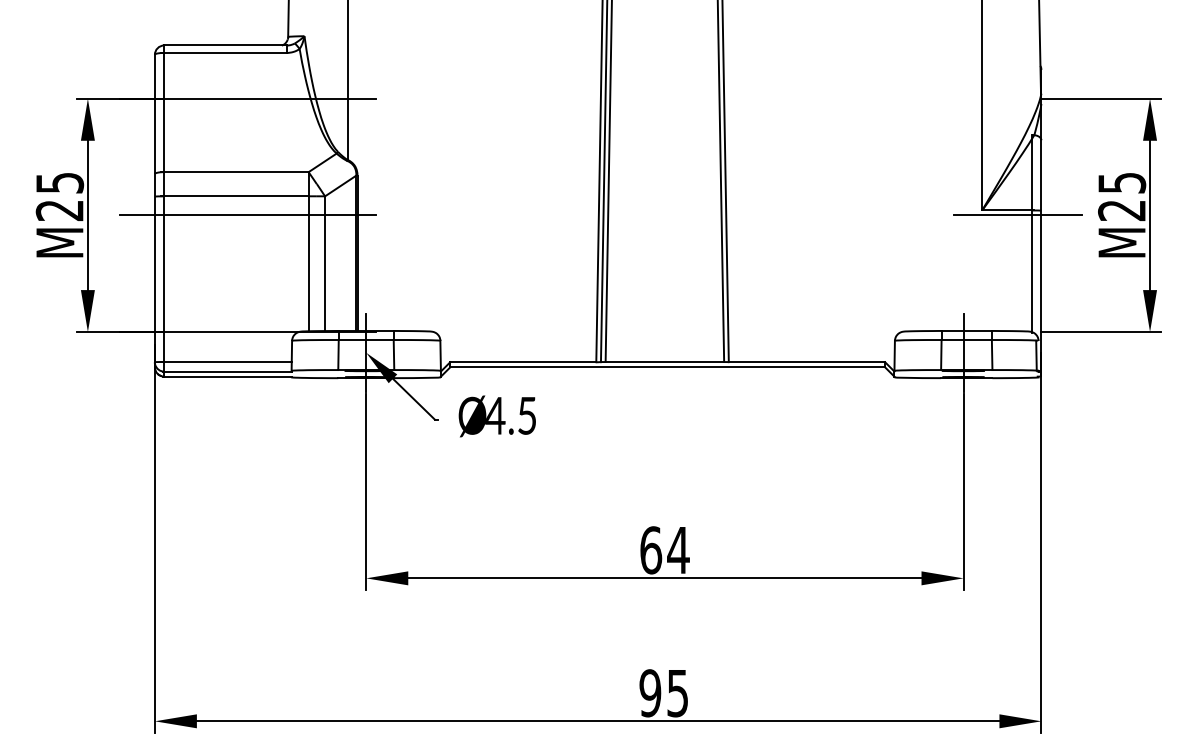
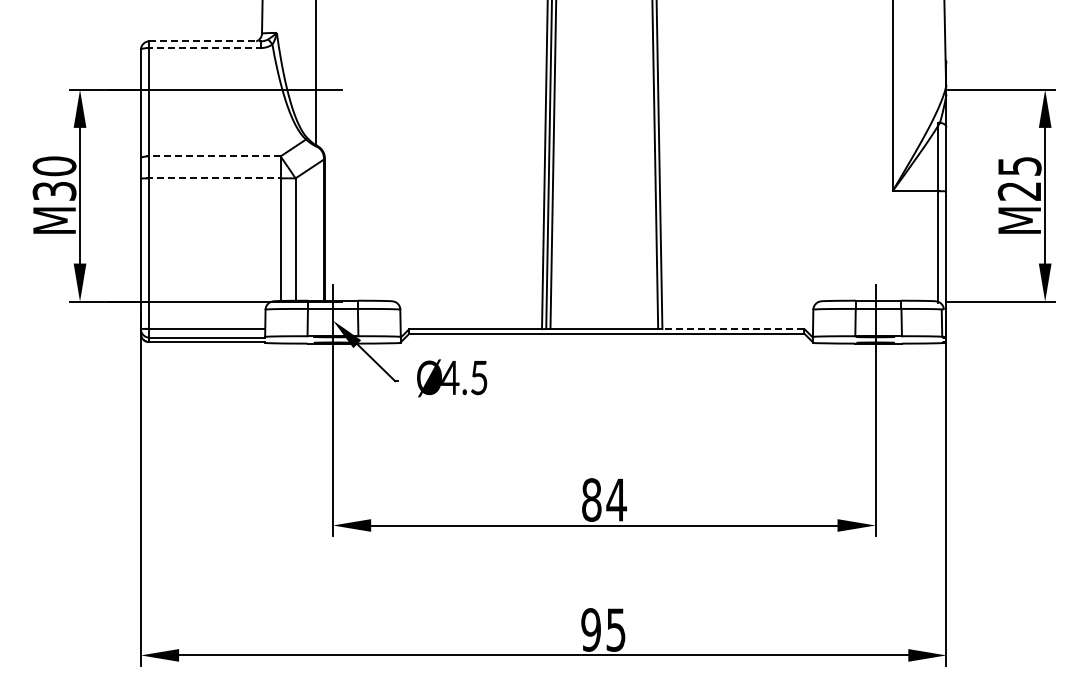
line: (225, 45) -> (205, 41), solid -> dashed
line: (224, 53) -> (204, 48), solid -> dashed
line: (234, 172) -> (213, 156), solid -> dashed
text: (59, 196) -> (54, 178), M25 -> M30
line: (235, 196) -> (214, 178), solid -> dashed
line: (246, 215) -> (224, 195), removed
line: (1018, 215) -> (925, 195), removed
line: (805, 362) -> (732, 329), solid -> dashed
text: (650, 549) -> (591, 499), 64 -> 84

